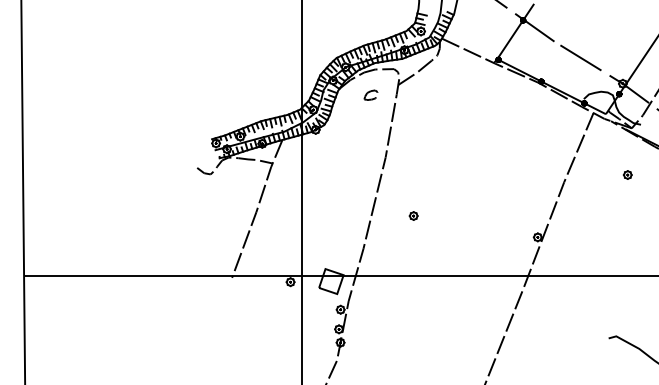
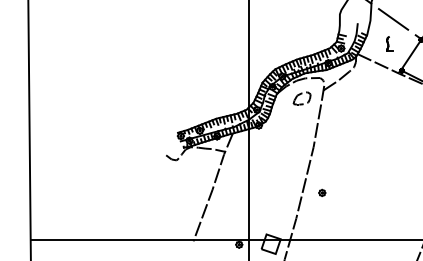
part: (482, 24) -> (389, 43), added
part: (370, 94) -> (301, 97), size x1.67
part: (413, 215) -> (322, 192), moved

